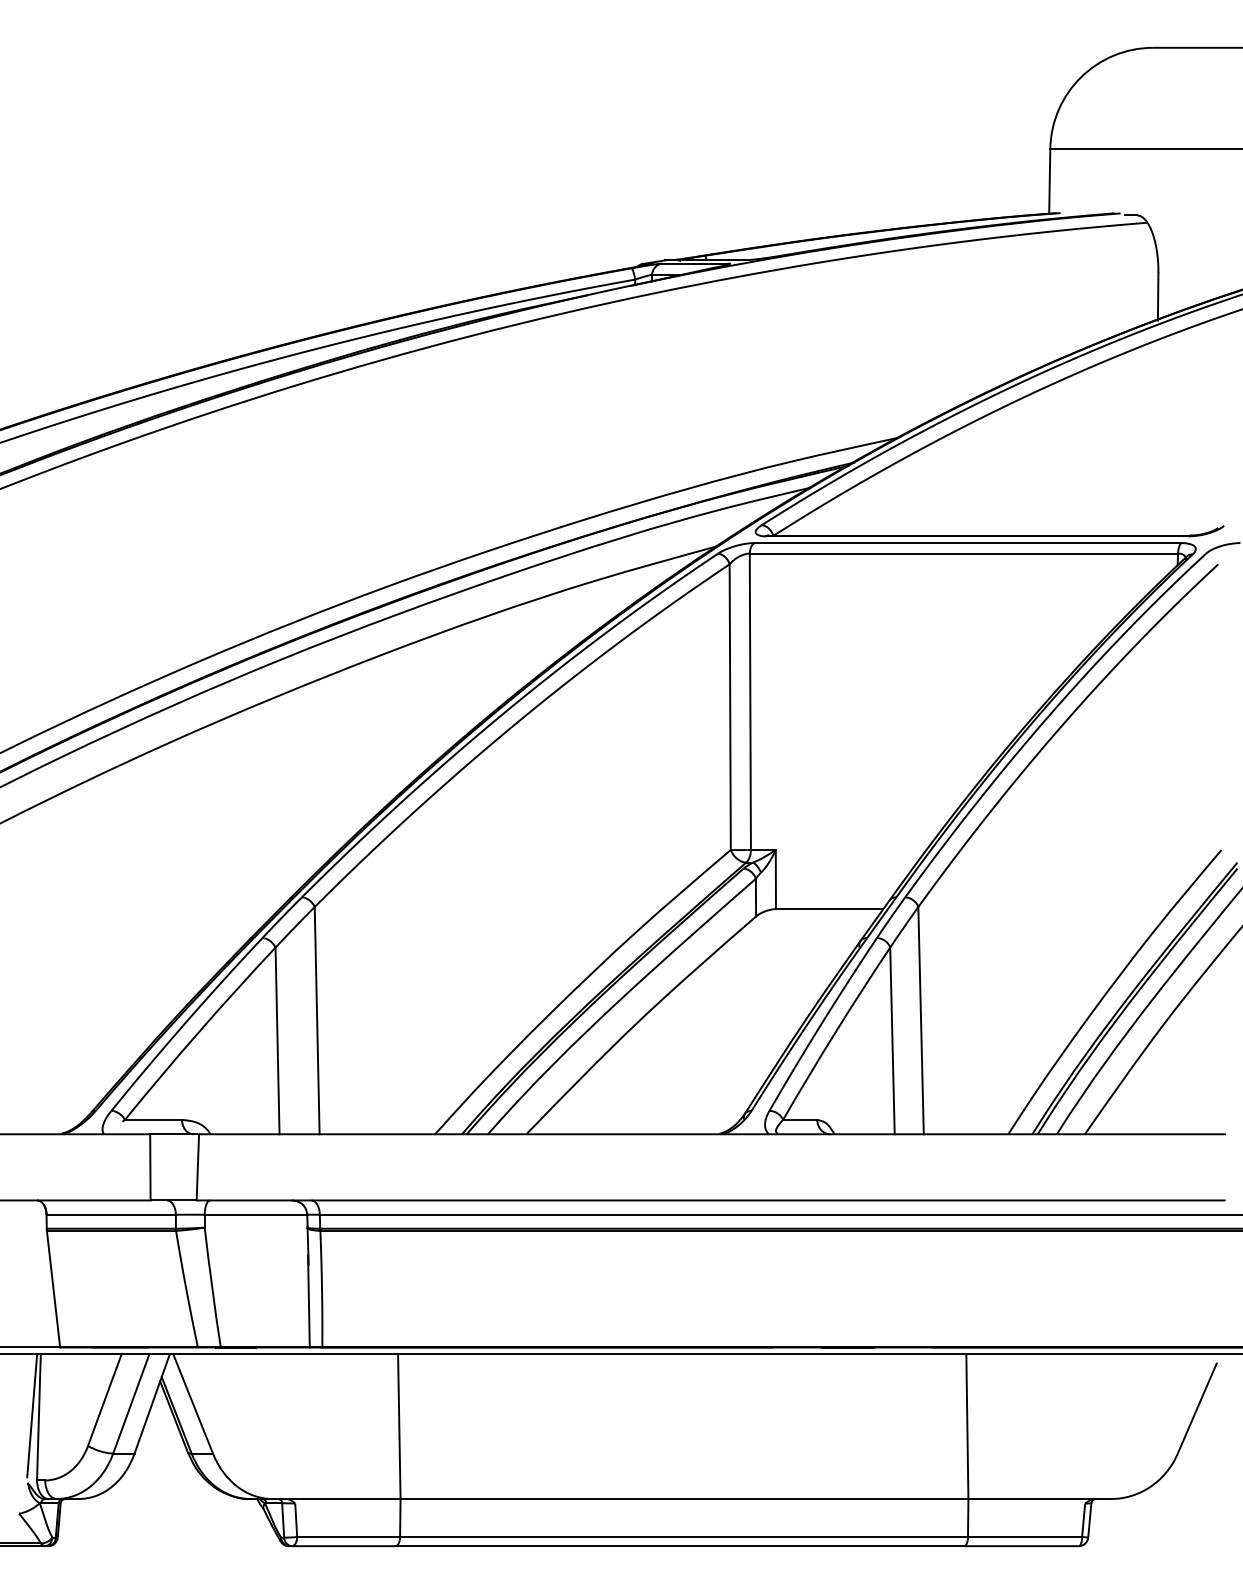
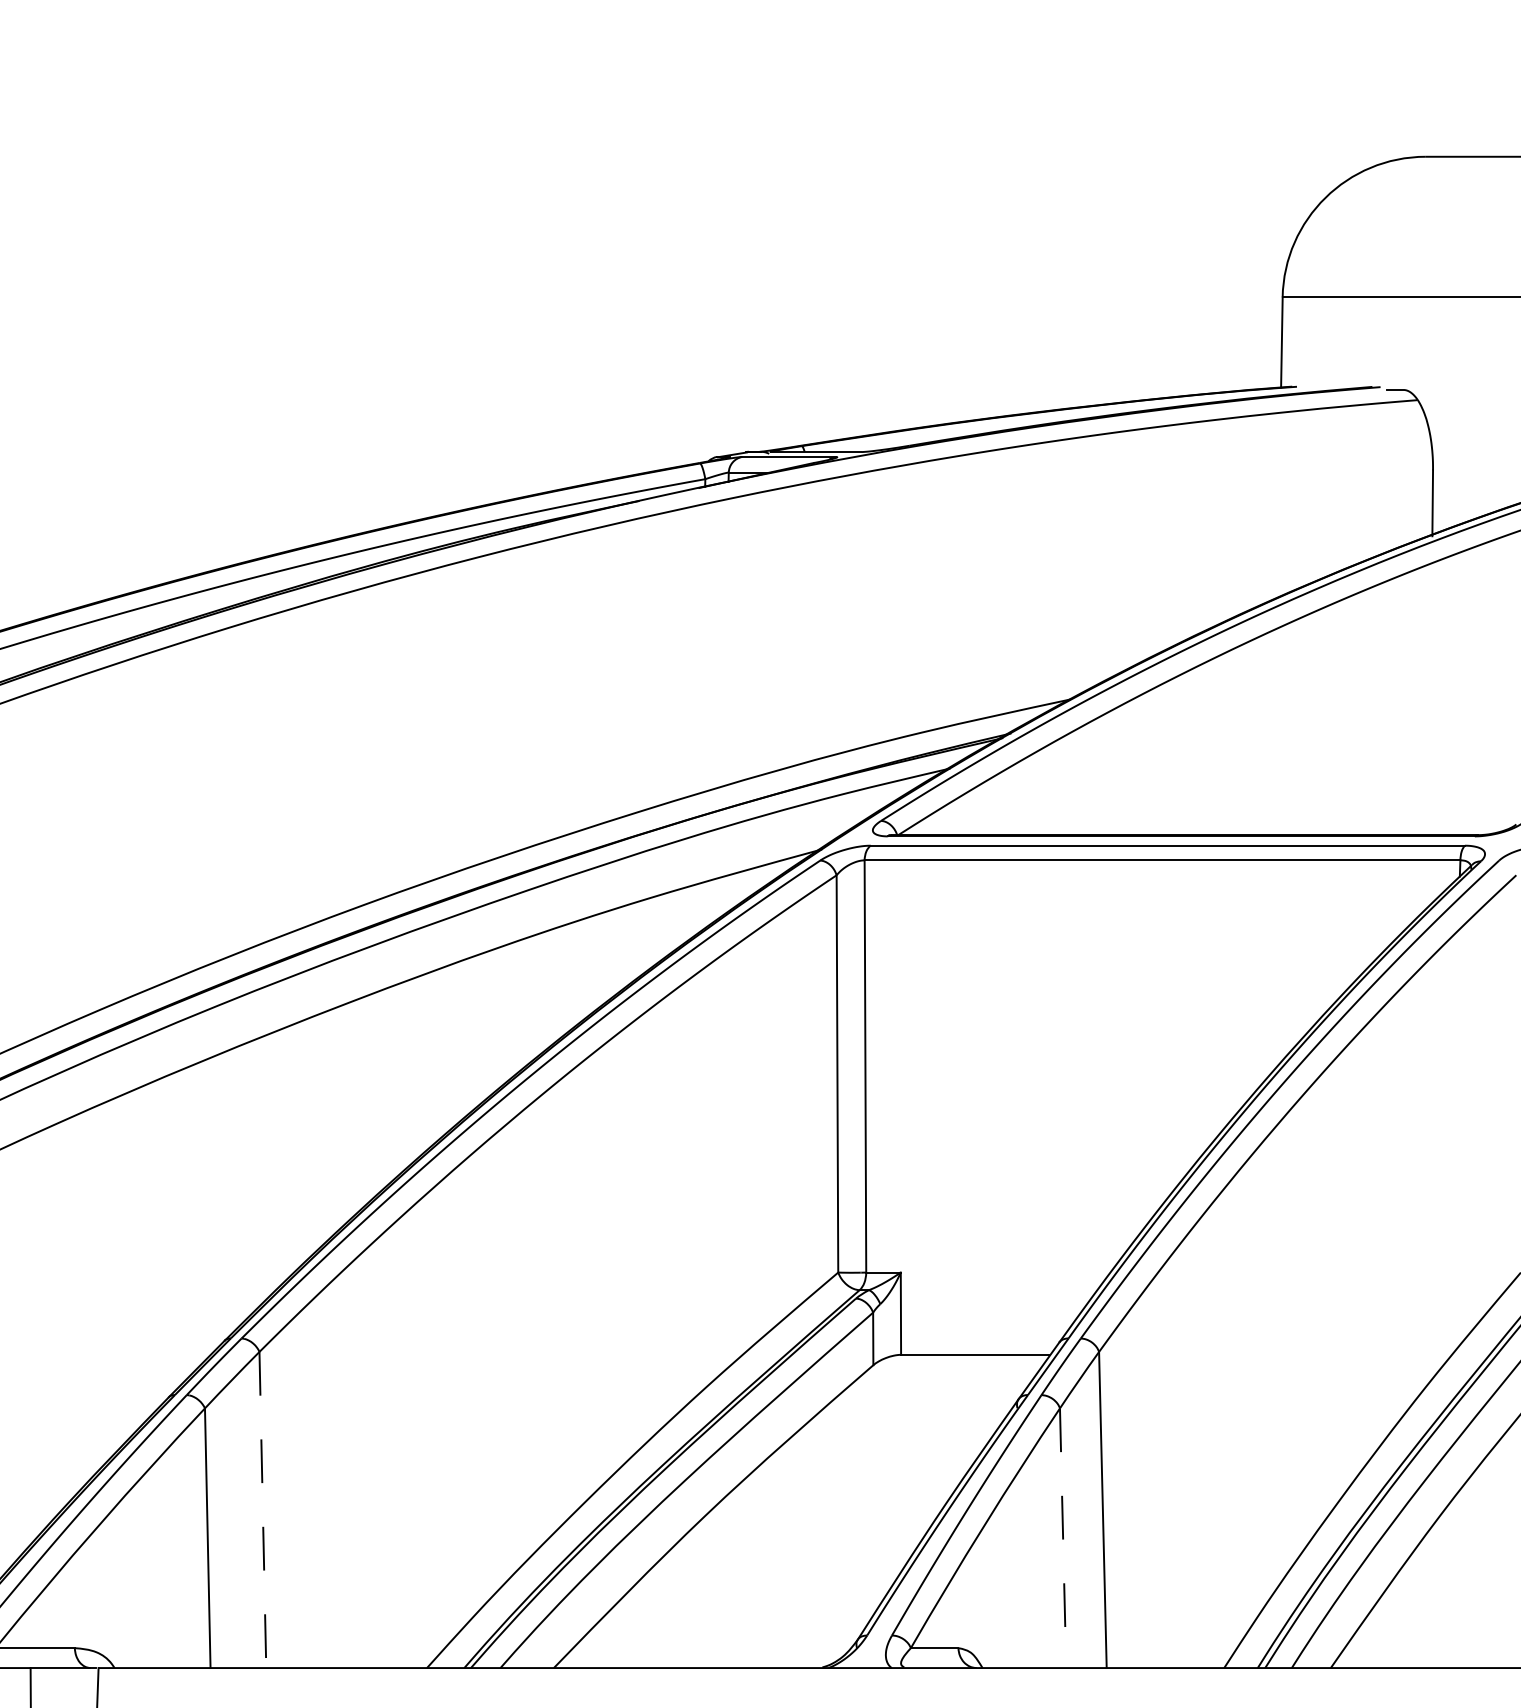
line: (317, 1020) -> (263, 1509), solid -> dashed
line: (892, 1041) -> (1063, 1538), solid -> dashed

